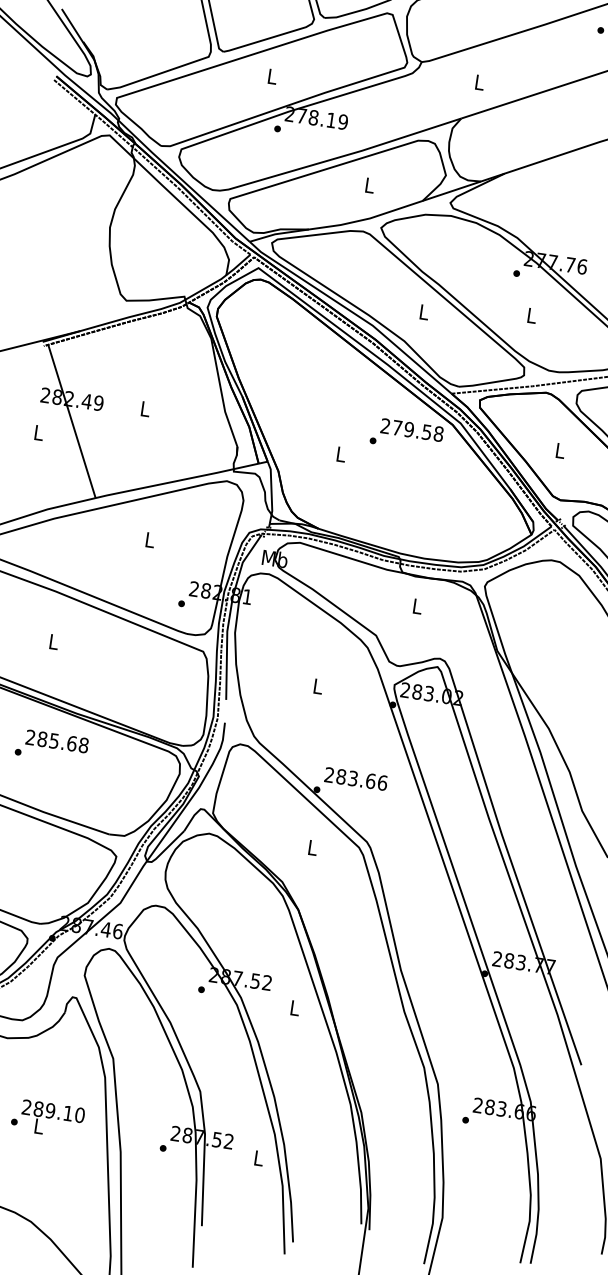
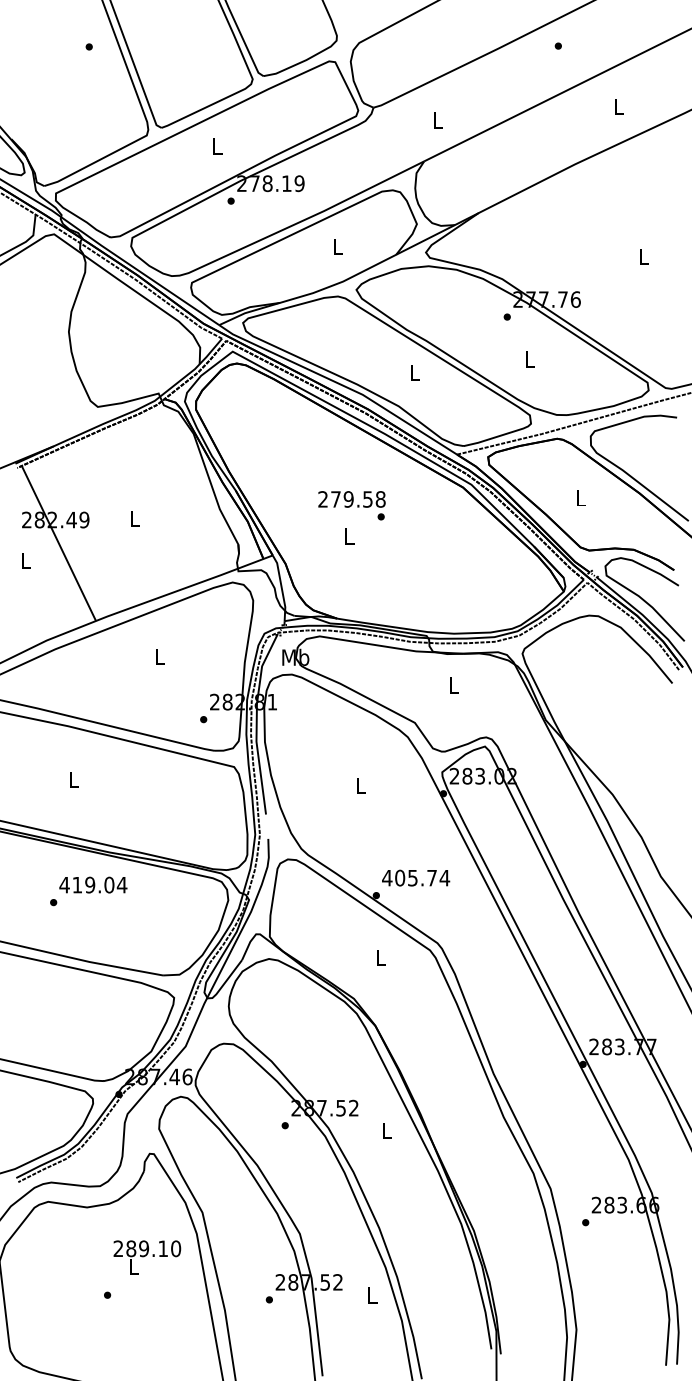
text: (411, 430) -> (351, 499), moved
text: (57, 740) -> (93, 884), 285.68 -> 419.04
text: (356, 778) -> (416, 877), 283.66 -> 405.74
text: (52, 1119) -> (147, 1257), moved

